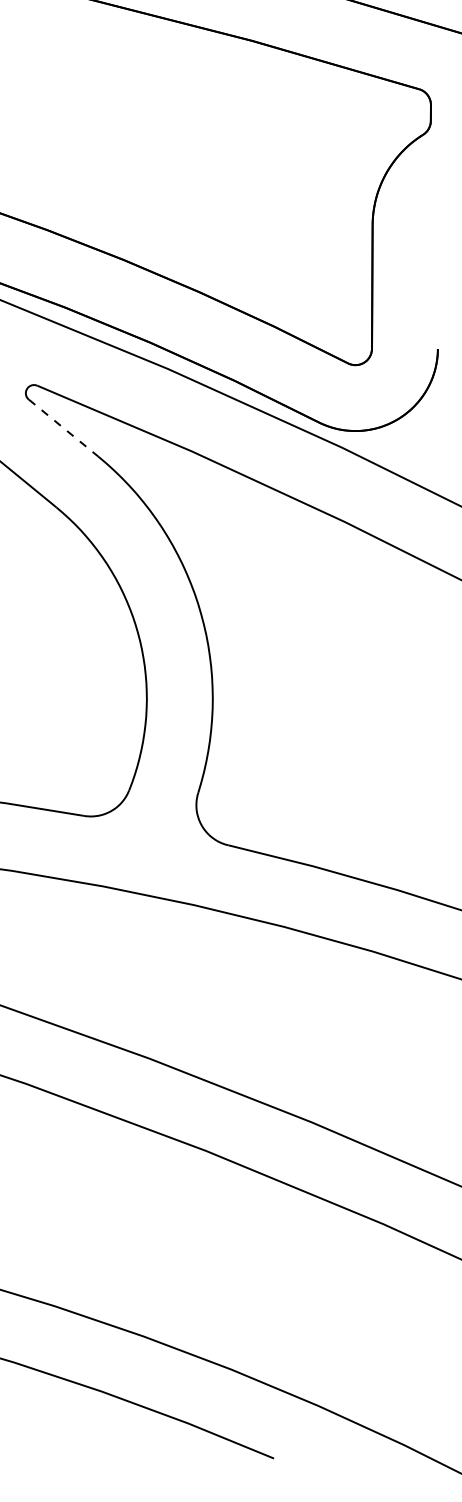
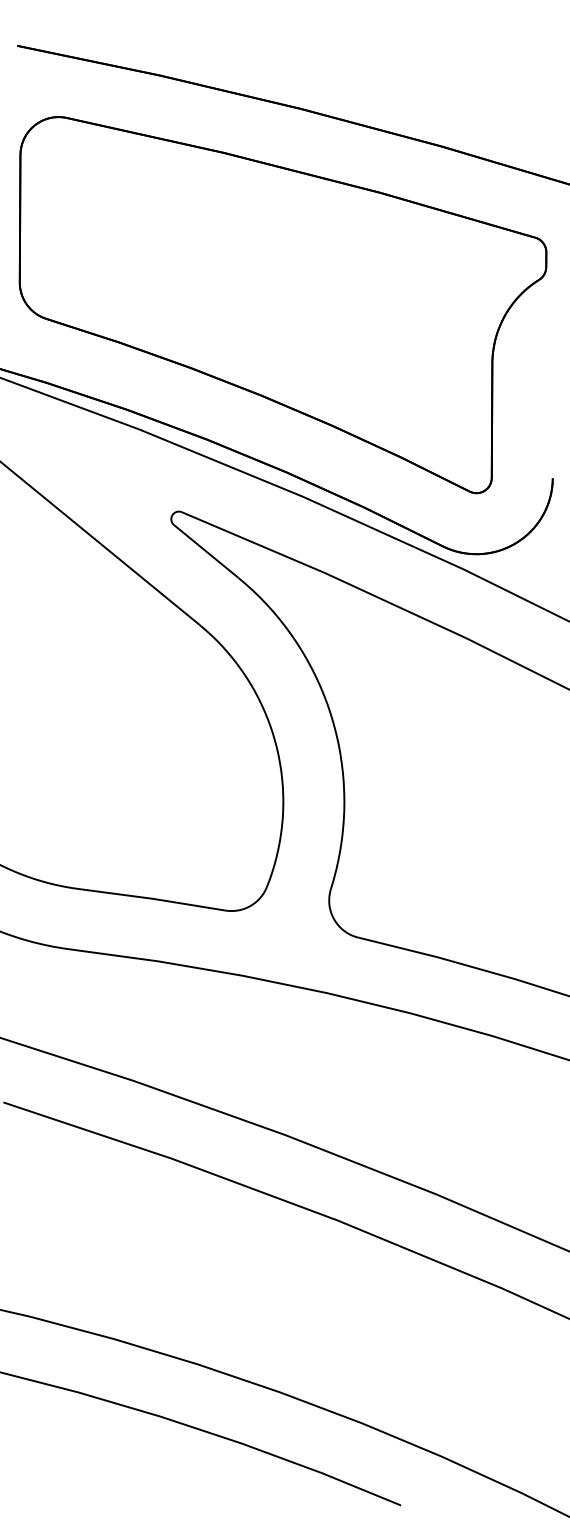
line: (63, 428) -> (206, 551), dashed -> solid

